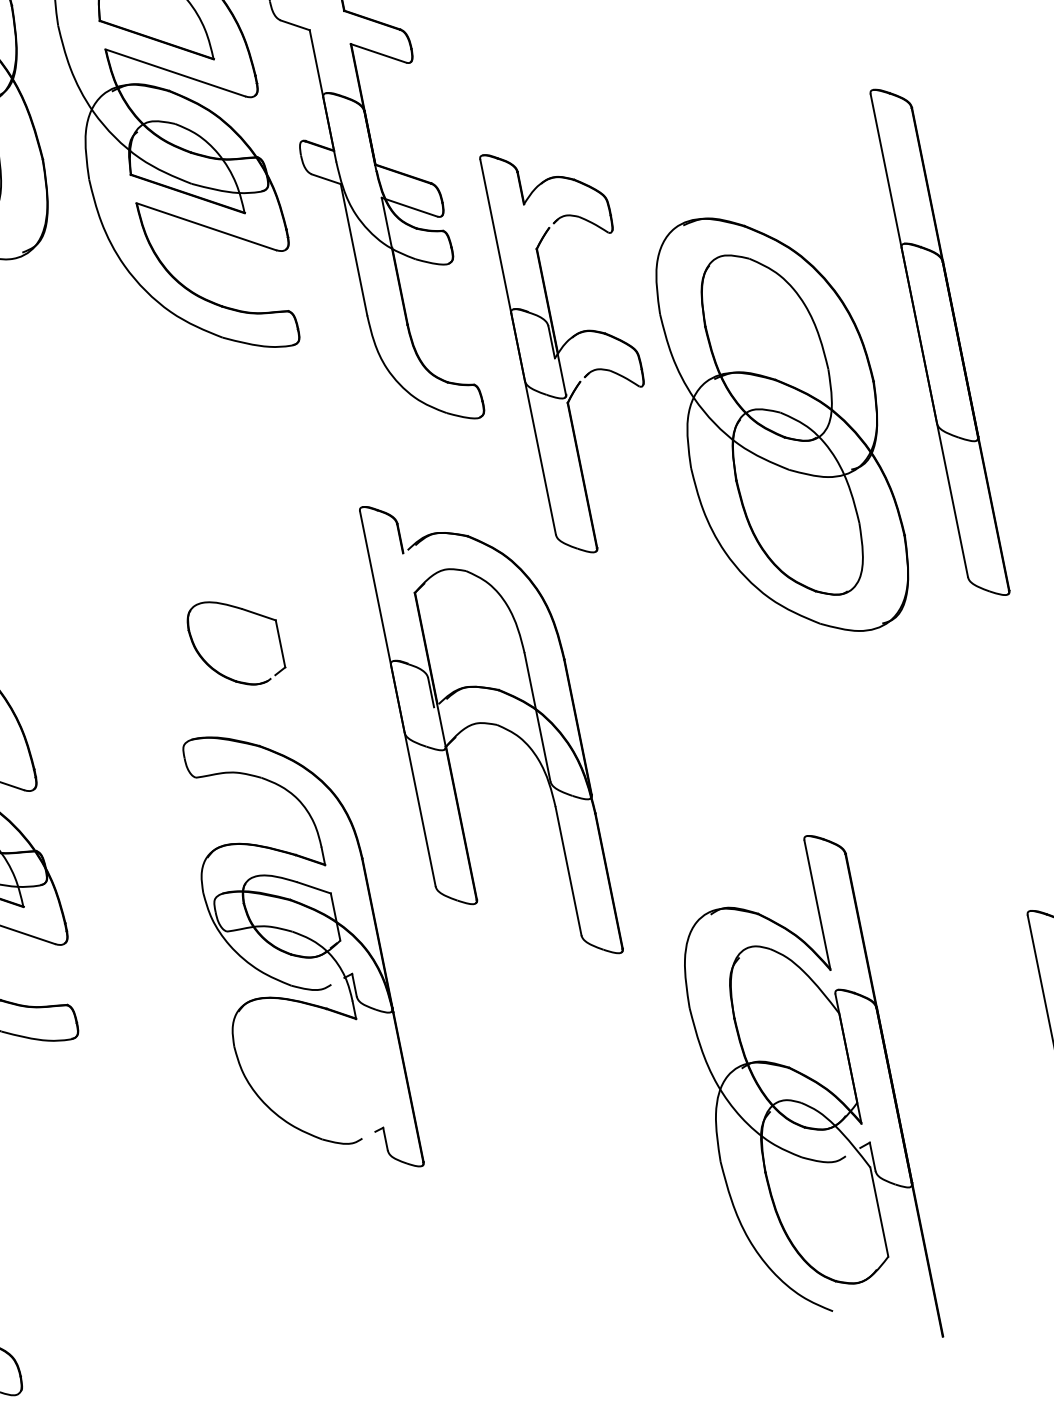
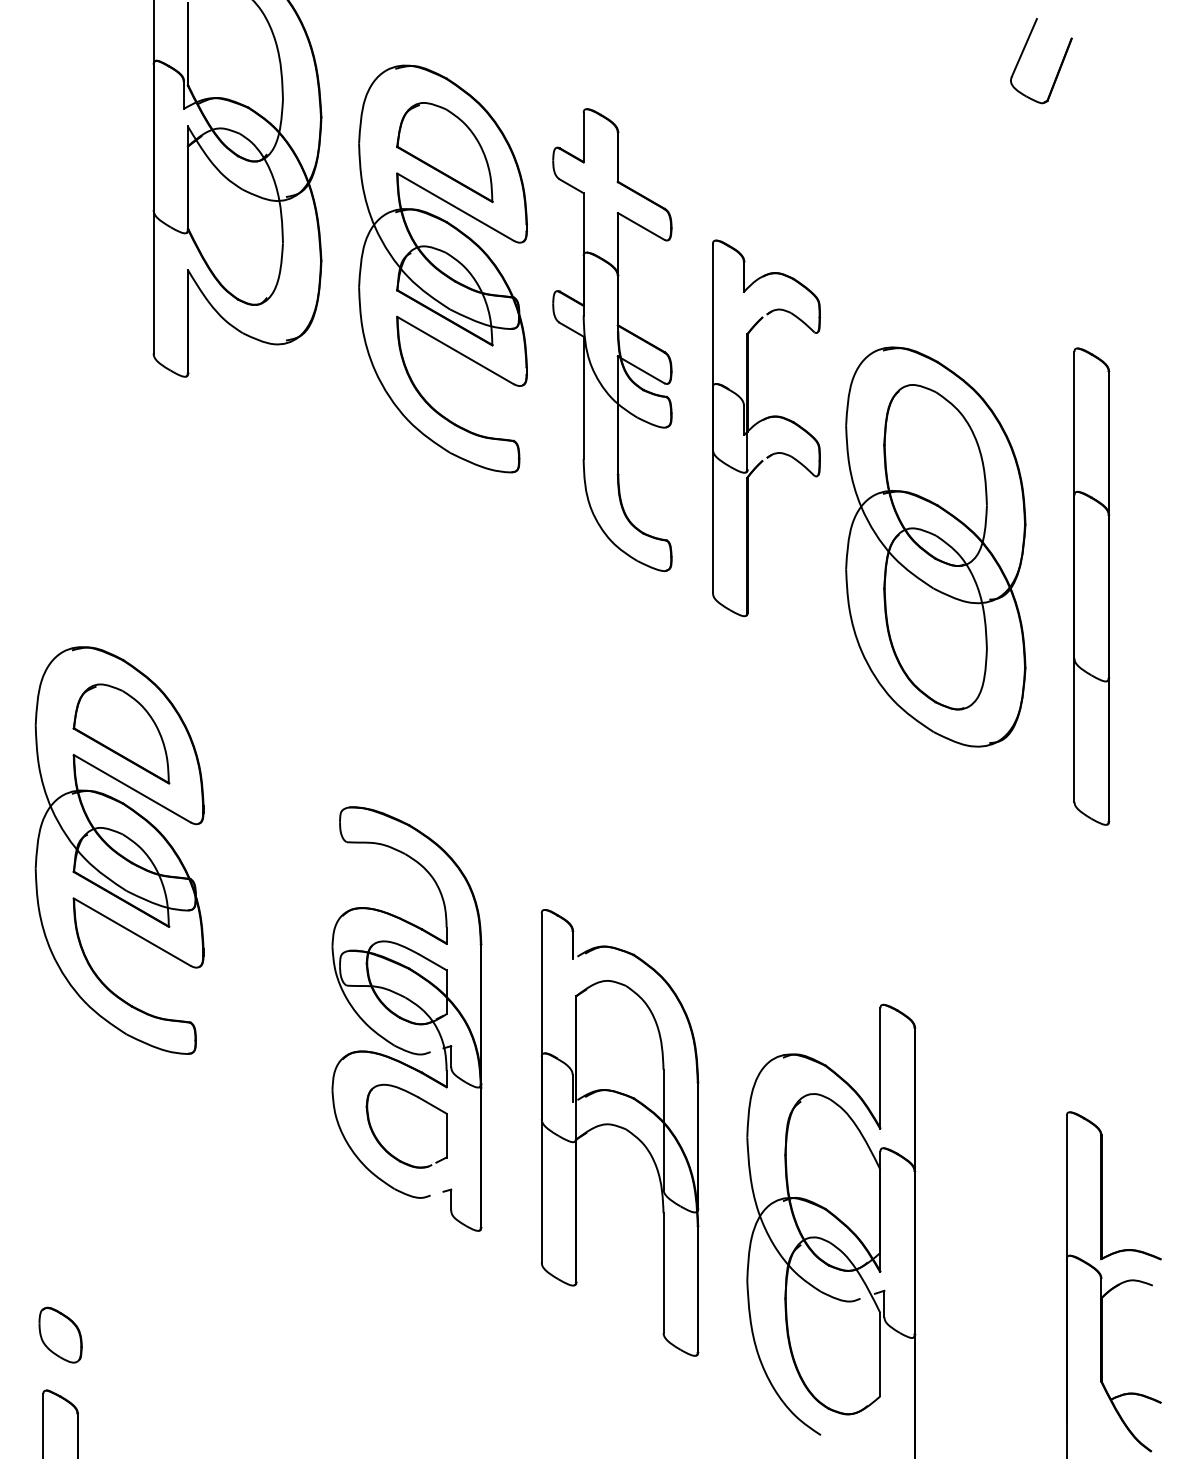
part: (571, 339) -> (762, 421), moved
part: (782, 424) -> (935, 546), moved
part: (243, 611) -> (419, 1099), moved
part: (490, 729) -> (619, 1132), moved

